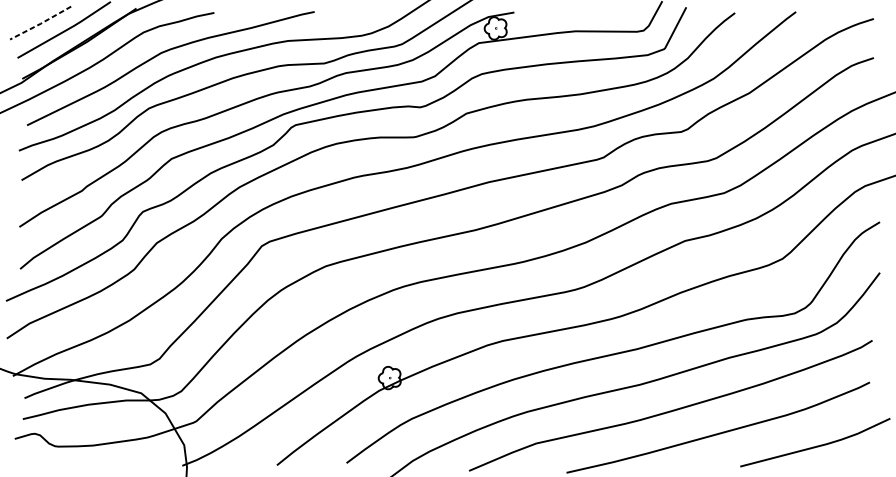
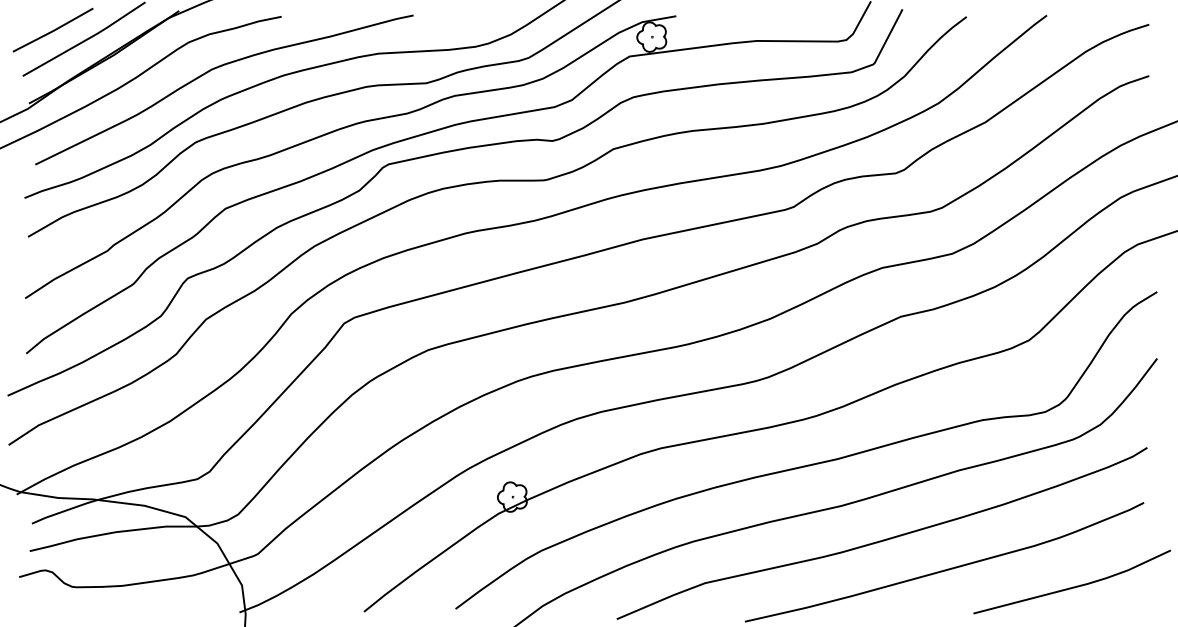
line: (40, 23) -> (53, 30), dashed -> solid

